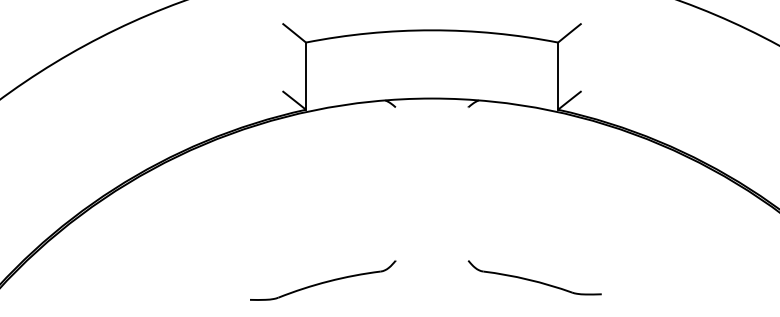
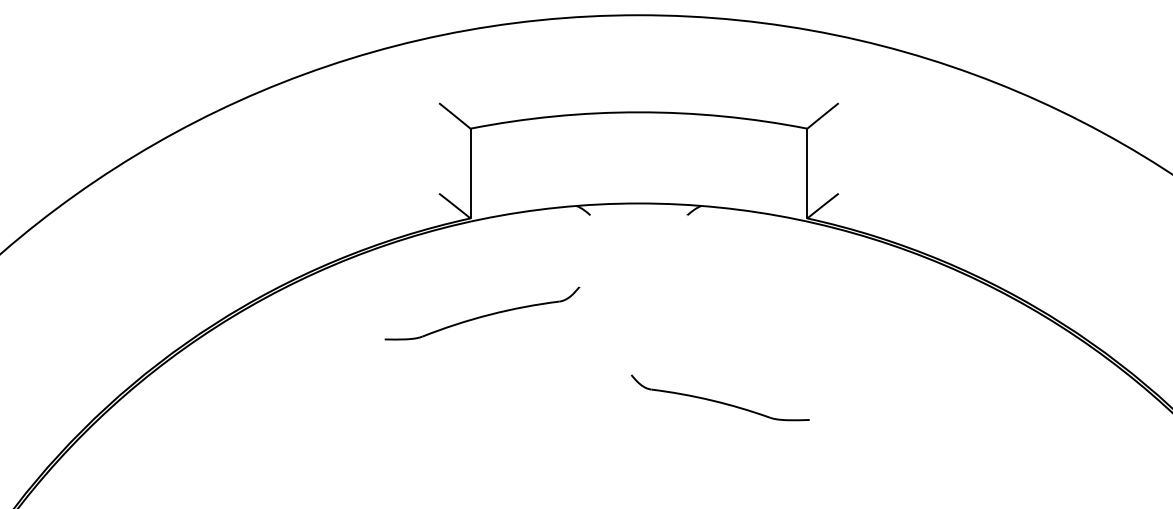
part: (535, 277) -> (720, 397), moved
part: (323, 280) -> (482, 313), moved

